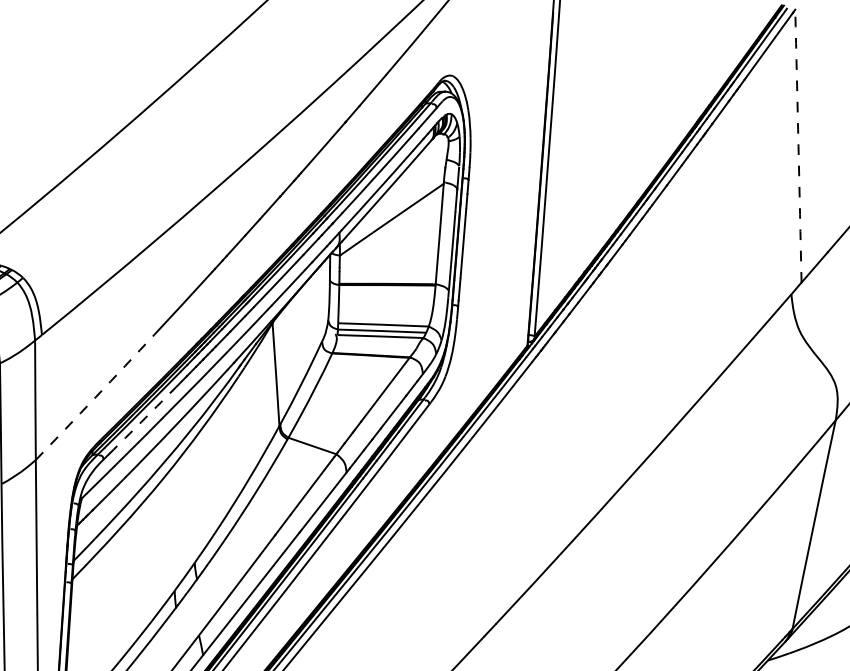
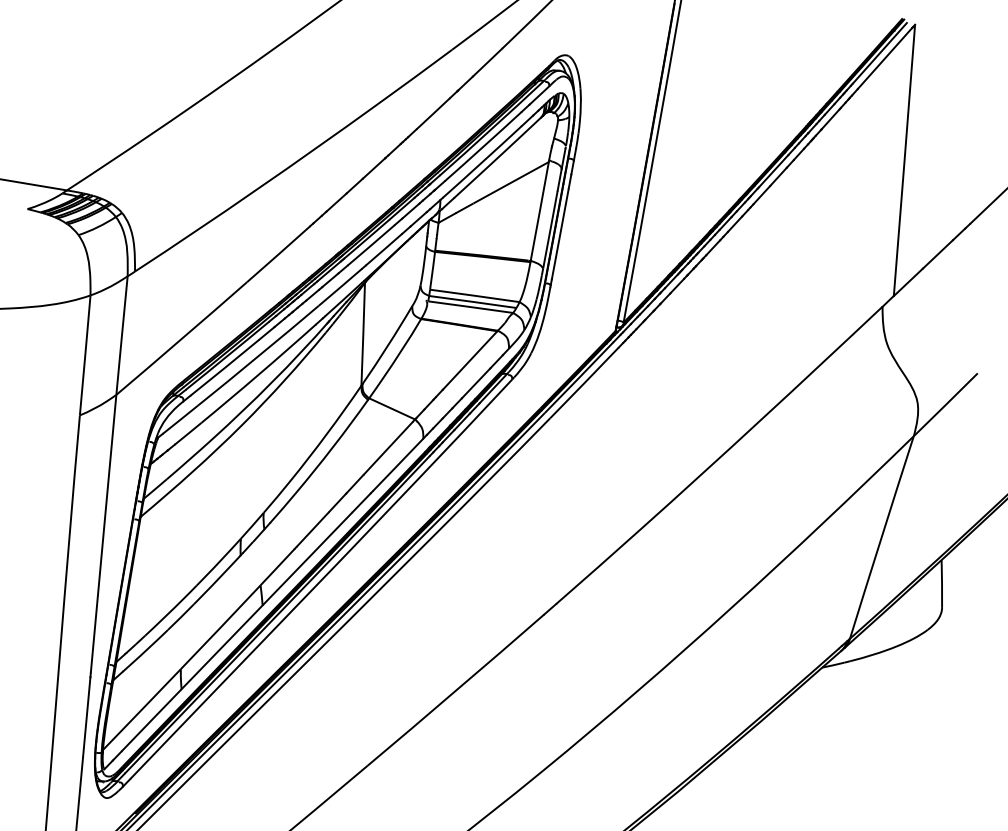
arc: (798, 146) -> (904, 160), dashed -> solid
arc: (96, 397) -> (182, 338), dashed -> solid
arc: (140, 421) -> (224, 367), dashed -> solid

